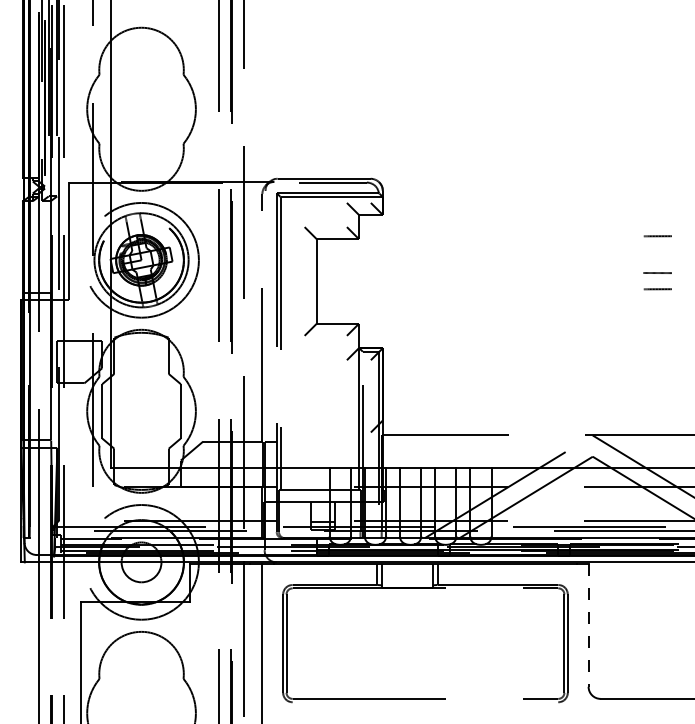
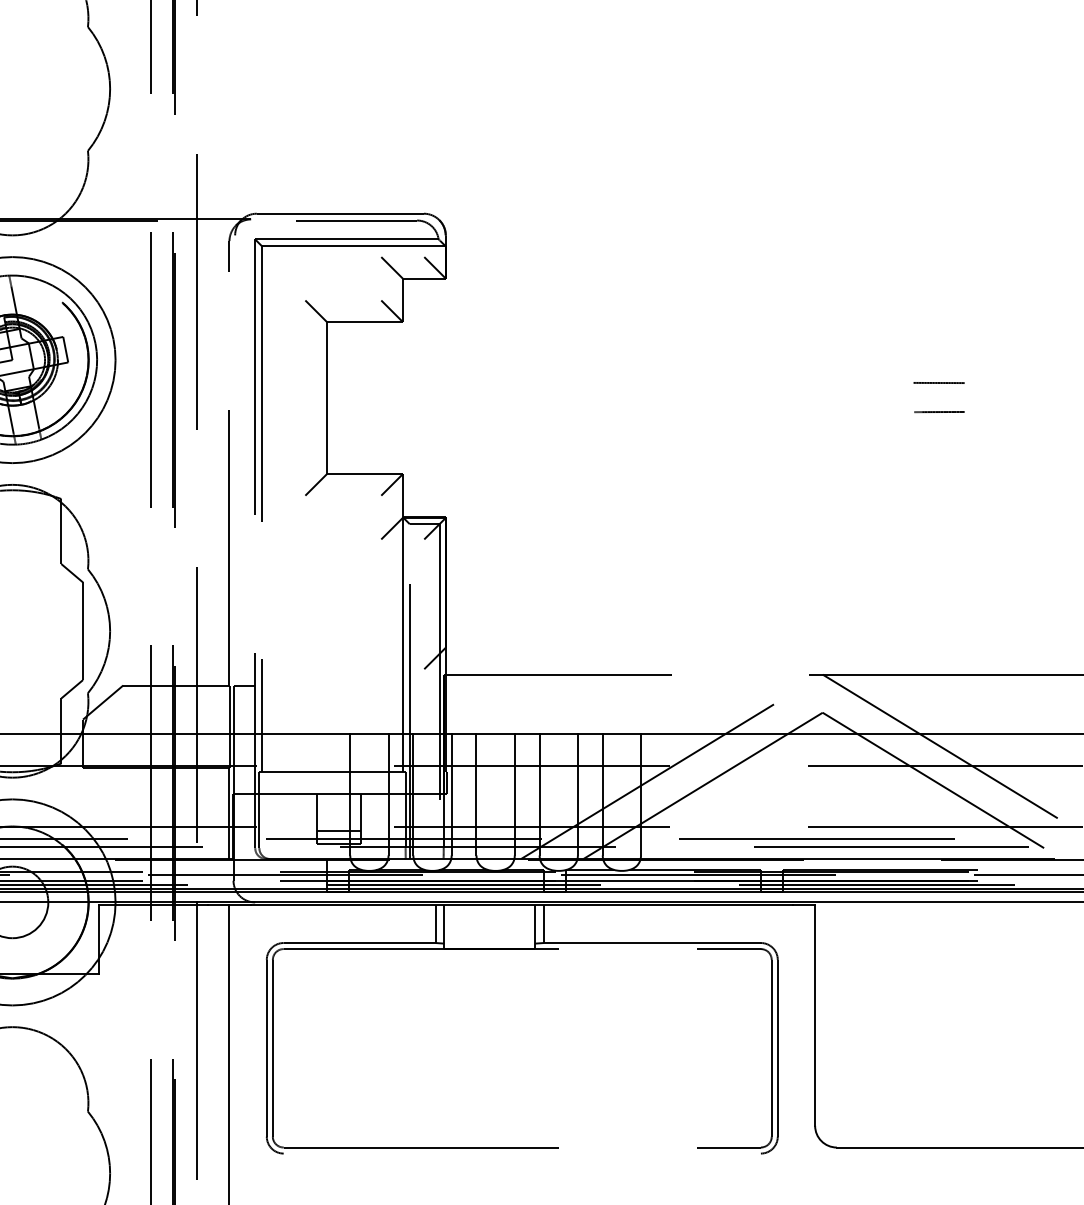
line: (657, 236) -> (938, 317), removed
line: (588, 625) -> (814, 1015), dashed -> solid

